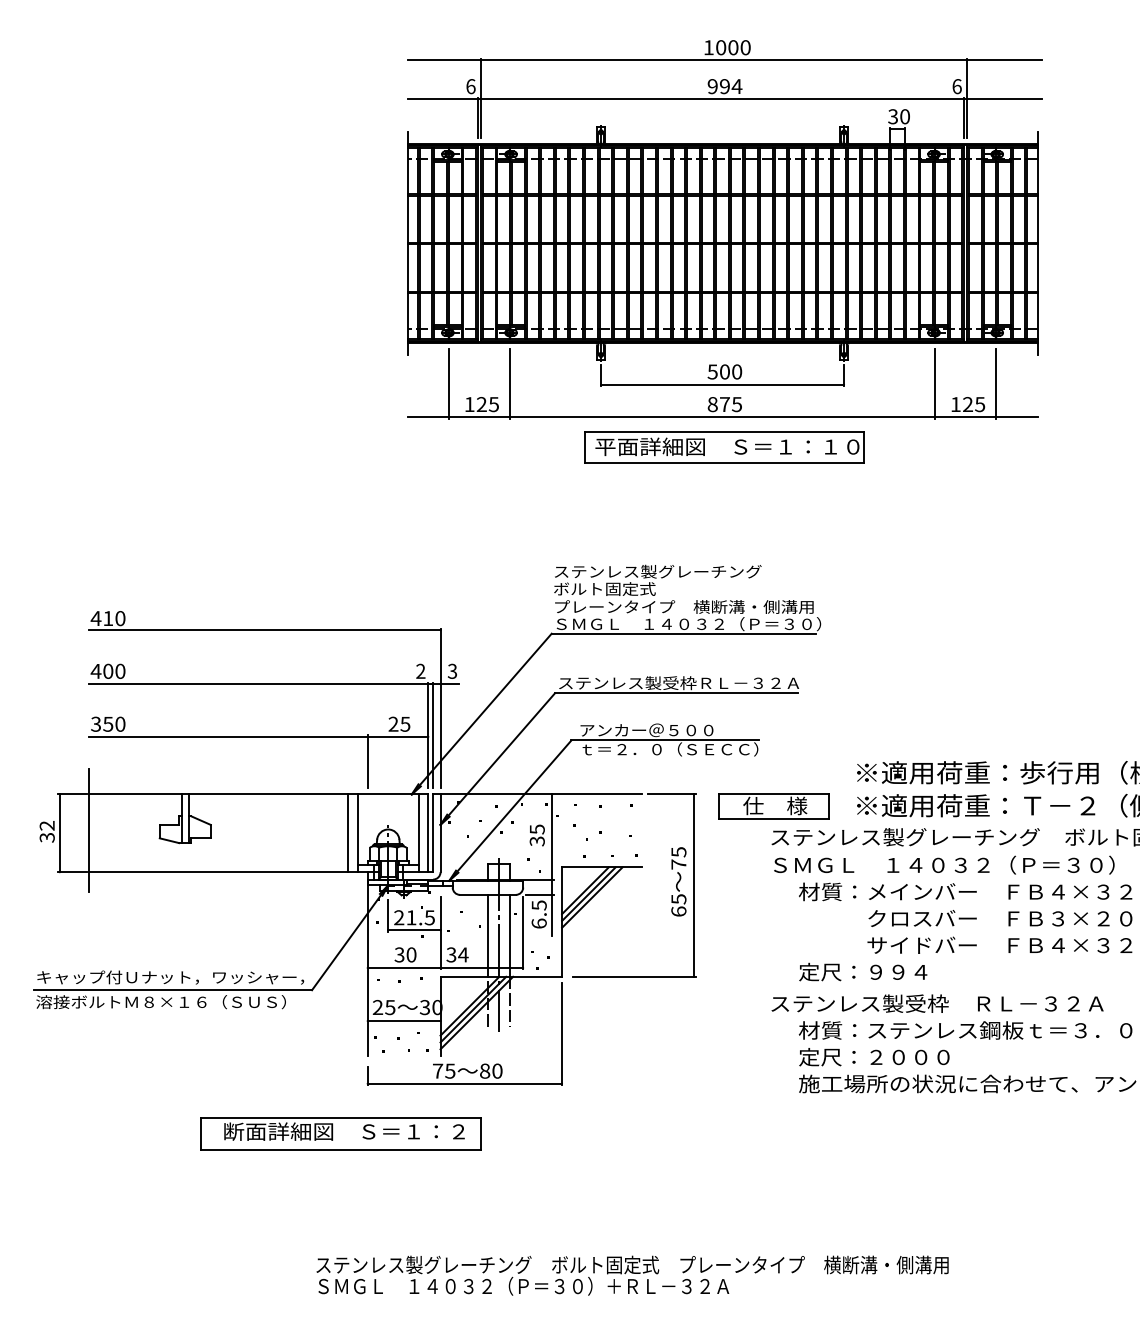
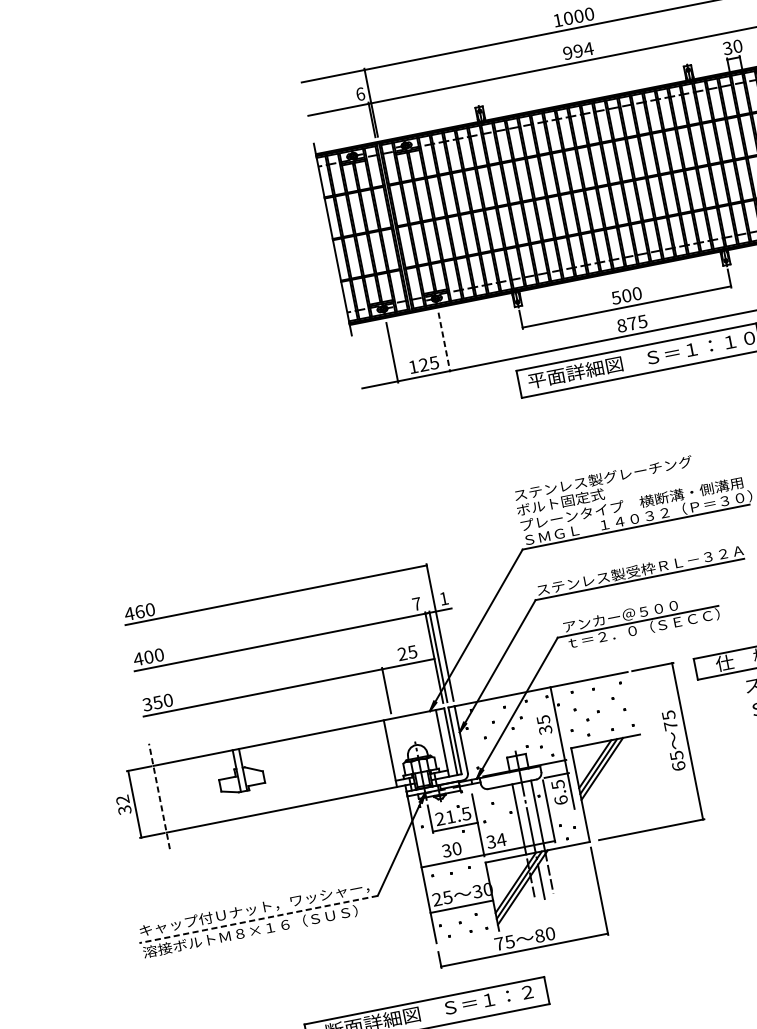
line: (509, 383) -> (444, 342), solid -> dashed
text: (108, 618) -> (140, 611), 410 -> 460
text: (420, 670) -> (416, 603), 2 -> 7
text: (452, 670) -> (443, 597), 3 -> 1
line: (89, 829) -> (159, 795), solid -> dashed
line: (348, 833) -> (382, 755), removed
line: (173, 990) -> (258, 919), solid -> dashed

